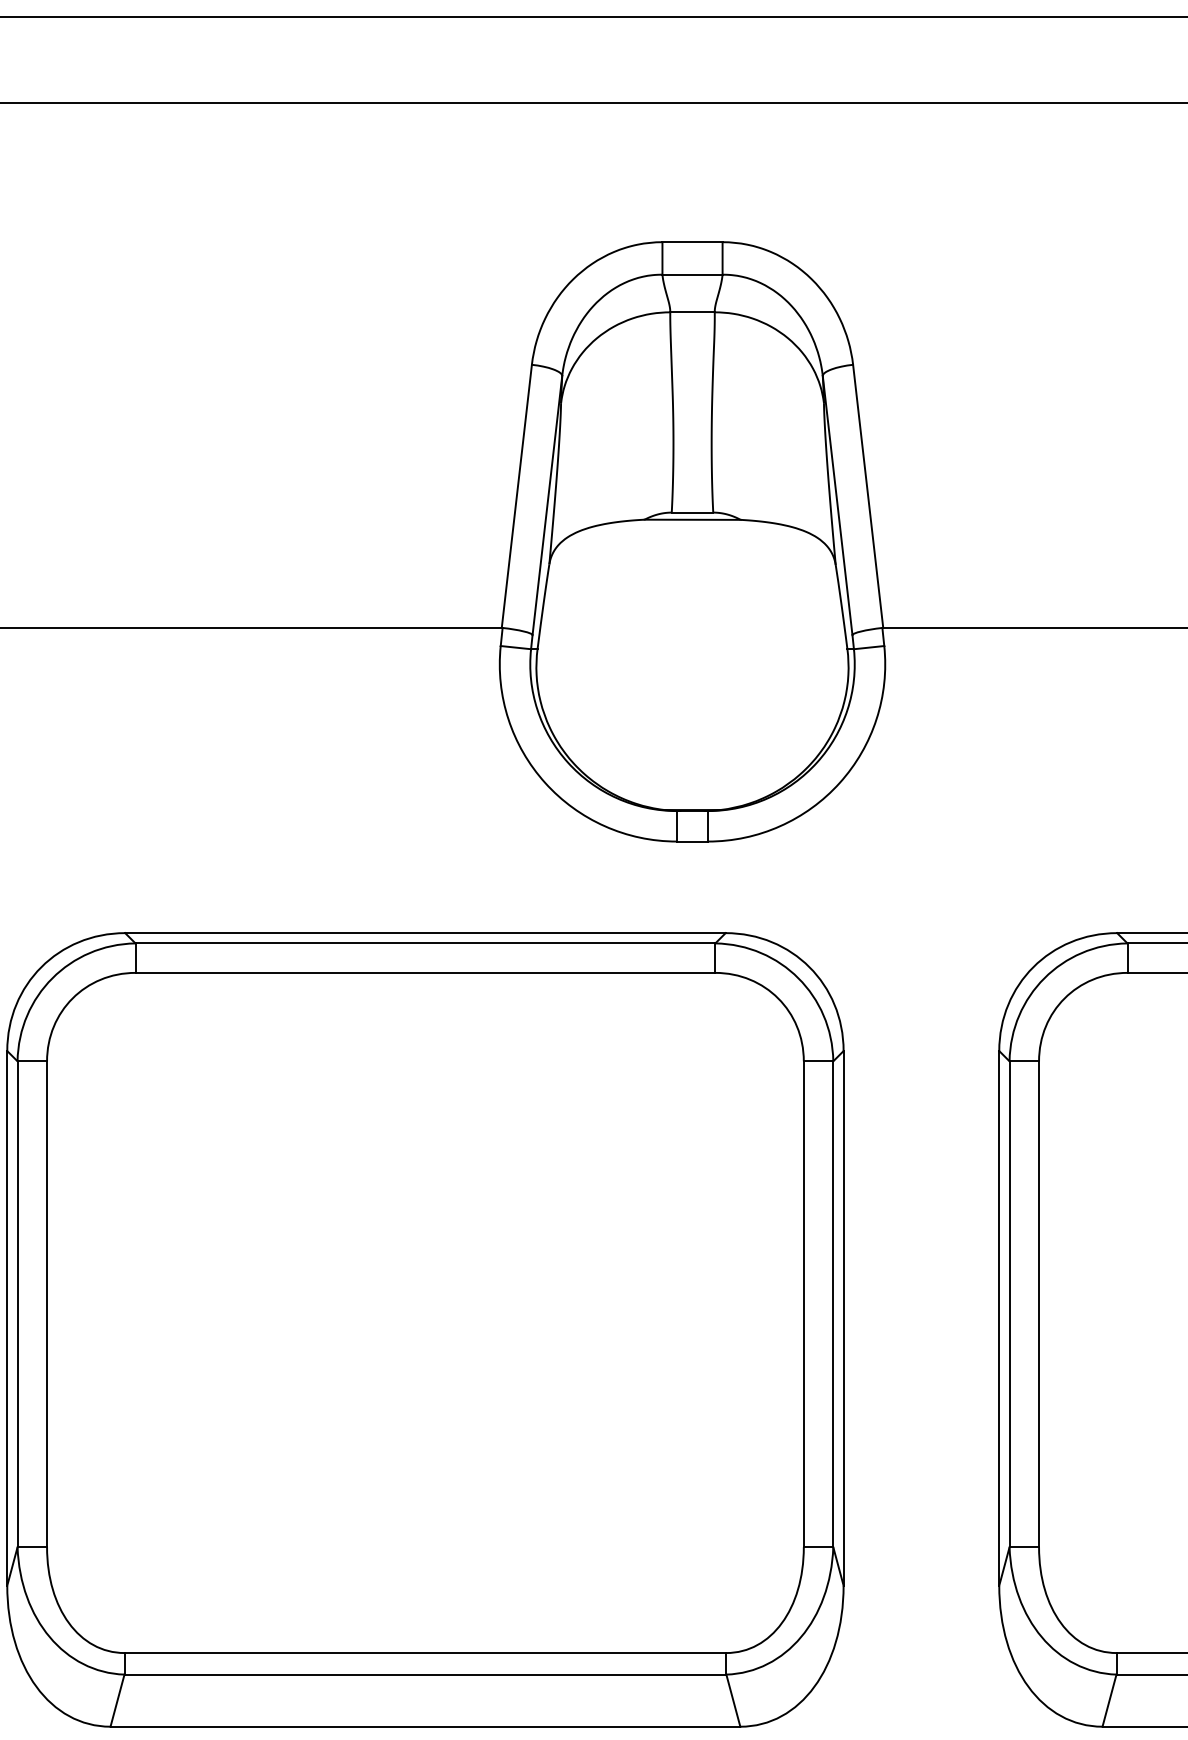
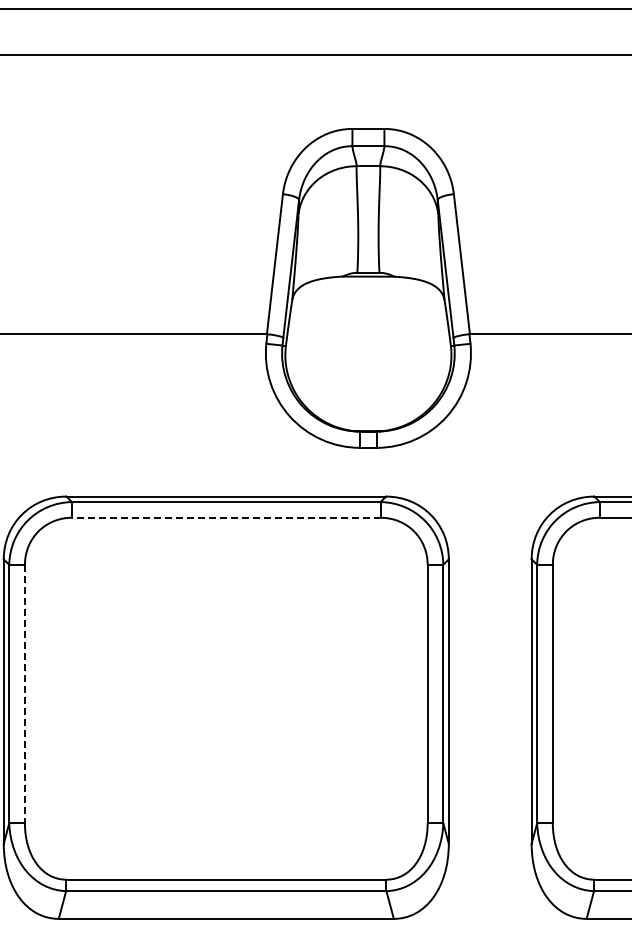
line: (423, 972) -> (225, 517), solid -> dashed
line: (46, 1305) -> (24, 694), solid -> dashed

